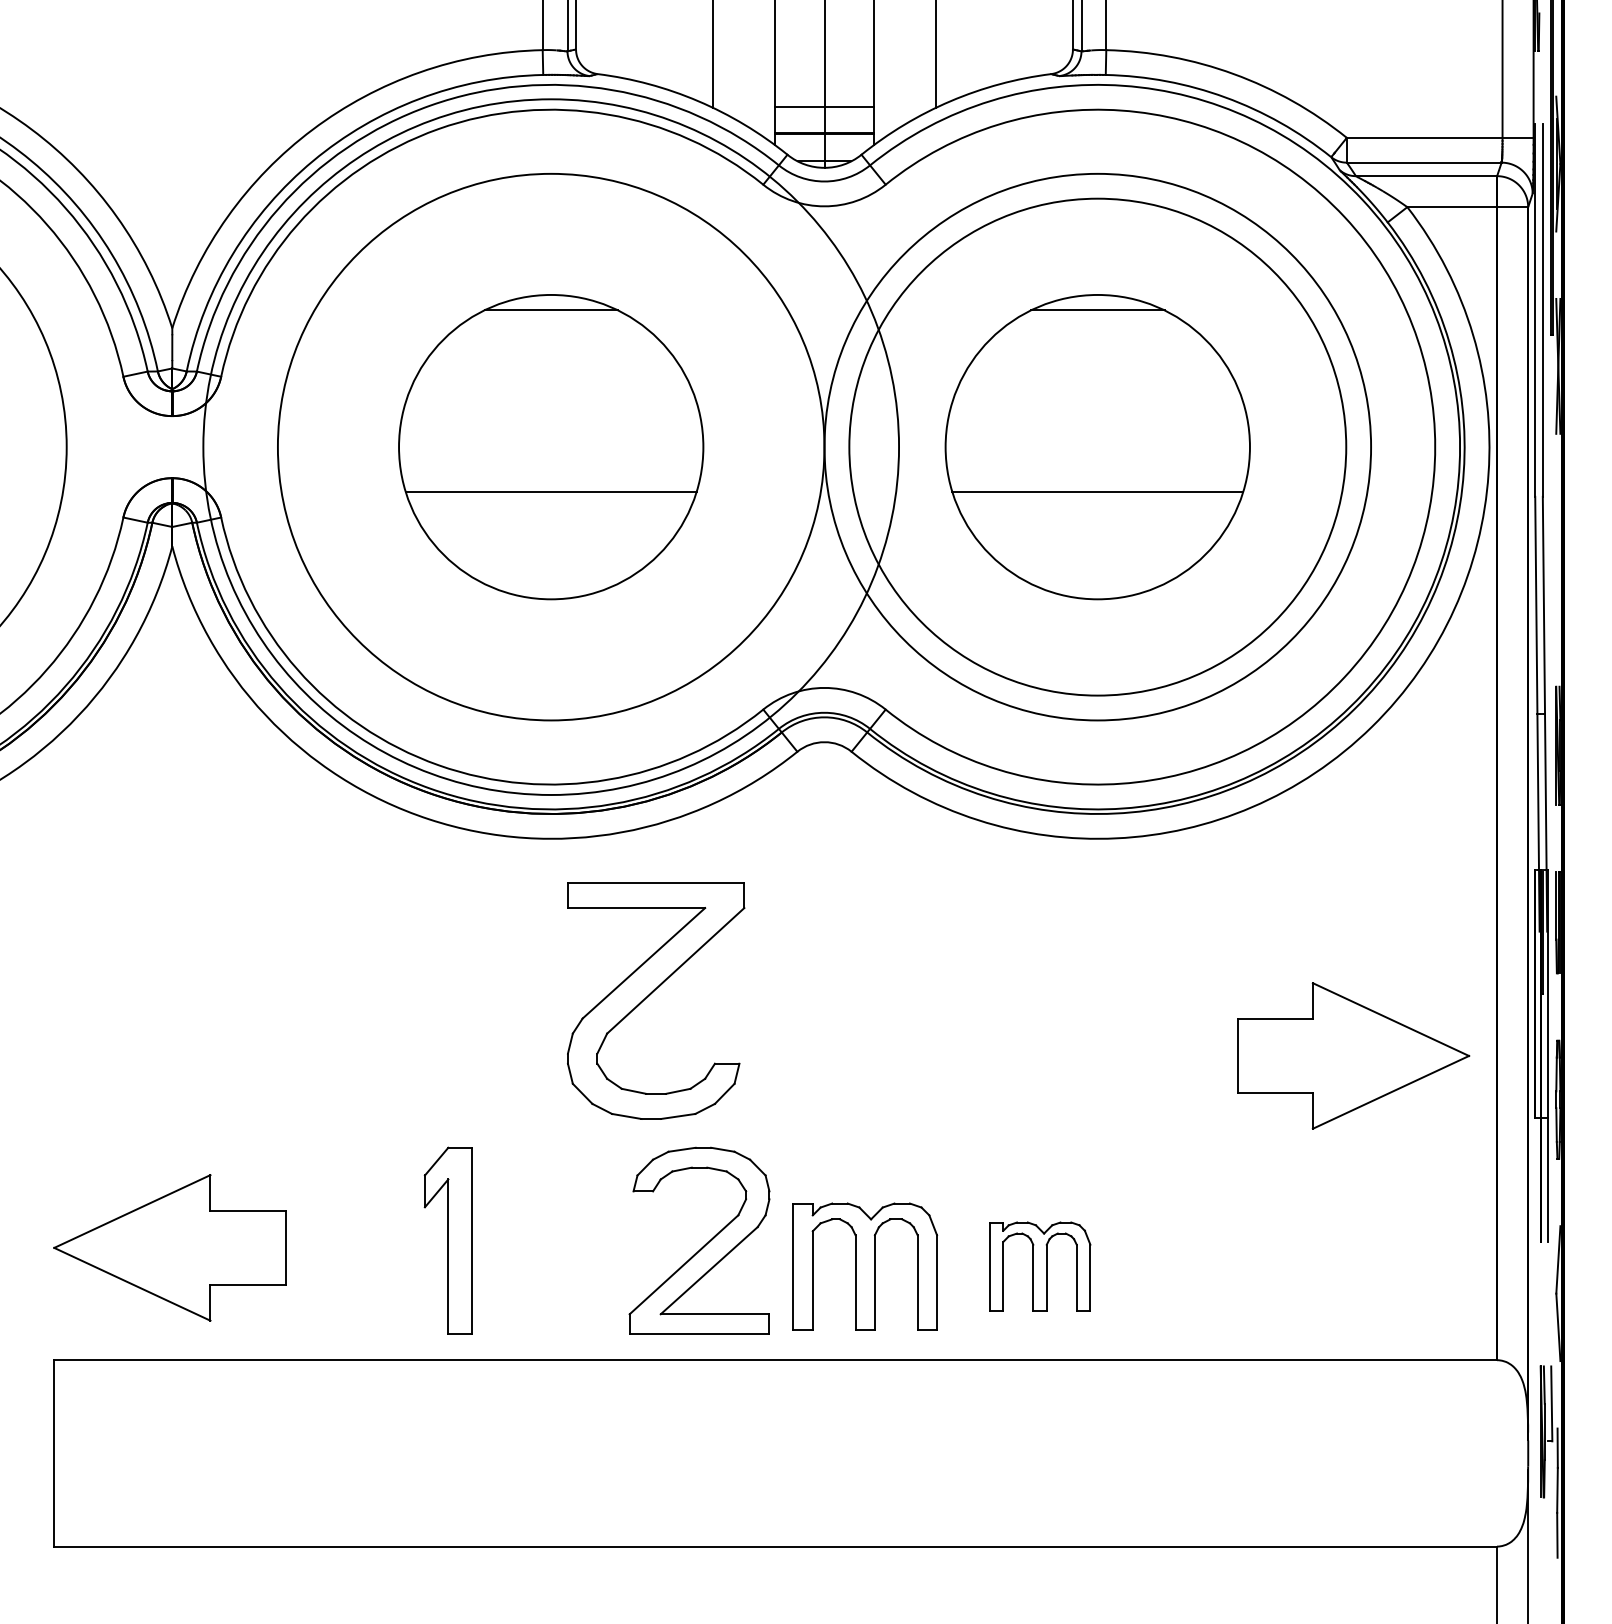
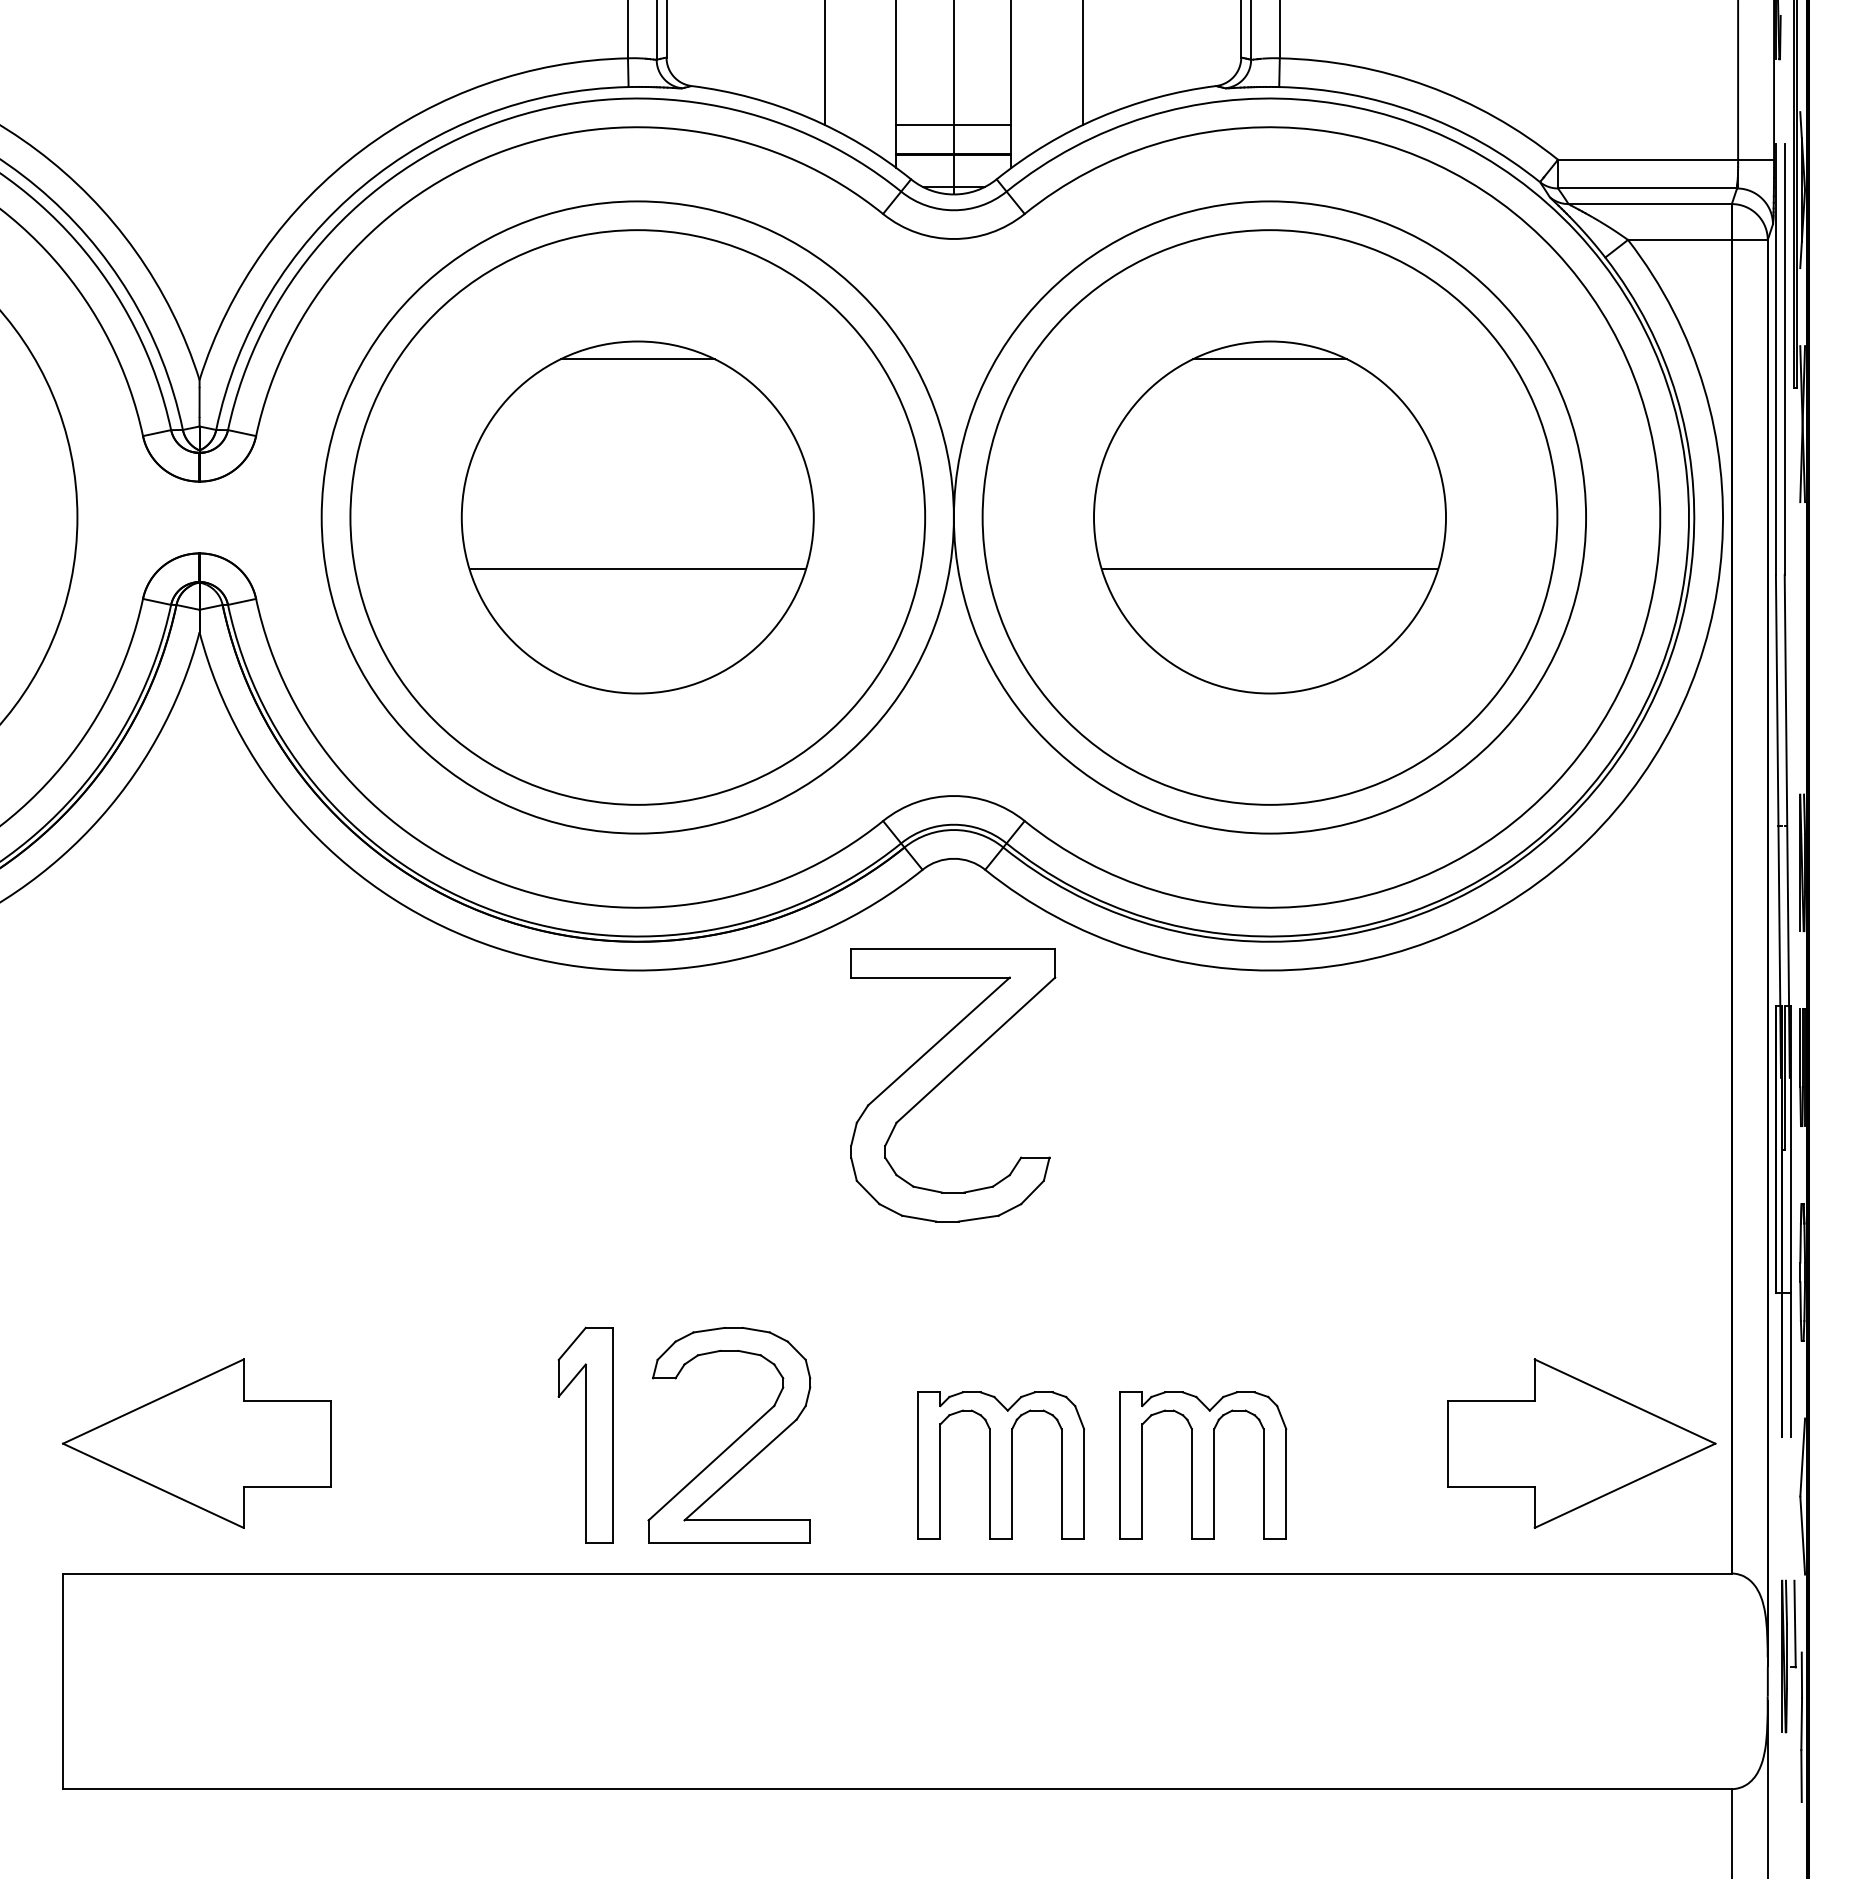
circle: (550, 447) -> (637, 517), size x0.71
part: (650, 995) -> (946, 1078), moved
part: (1353, 1055) -> (1581, 1443), moved
part: (448, 1239) -> (585, 1434), moved
part: (704, 1244) -> (735, 1439), moved
part: (1040, 1266) -> (1203, 1465), size x1.43

